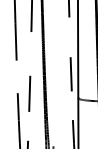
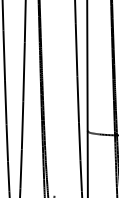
line: (69, 37) -> (75, 49), added
line: (30, 53) -> (23, 71), added
line: (16, 76) -> (4, 102), added
line: (71, 105) -> (78, 141), added
line: (28, 125) -> (20, 167), added

